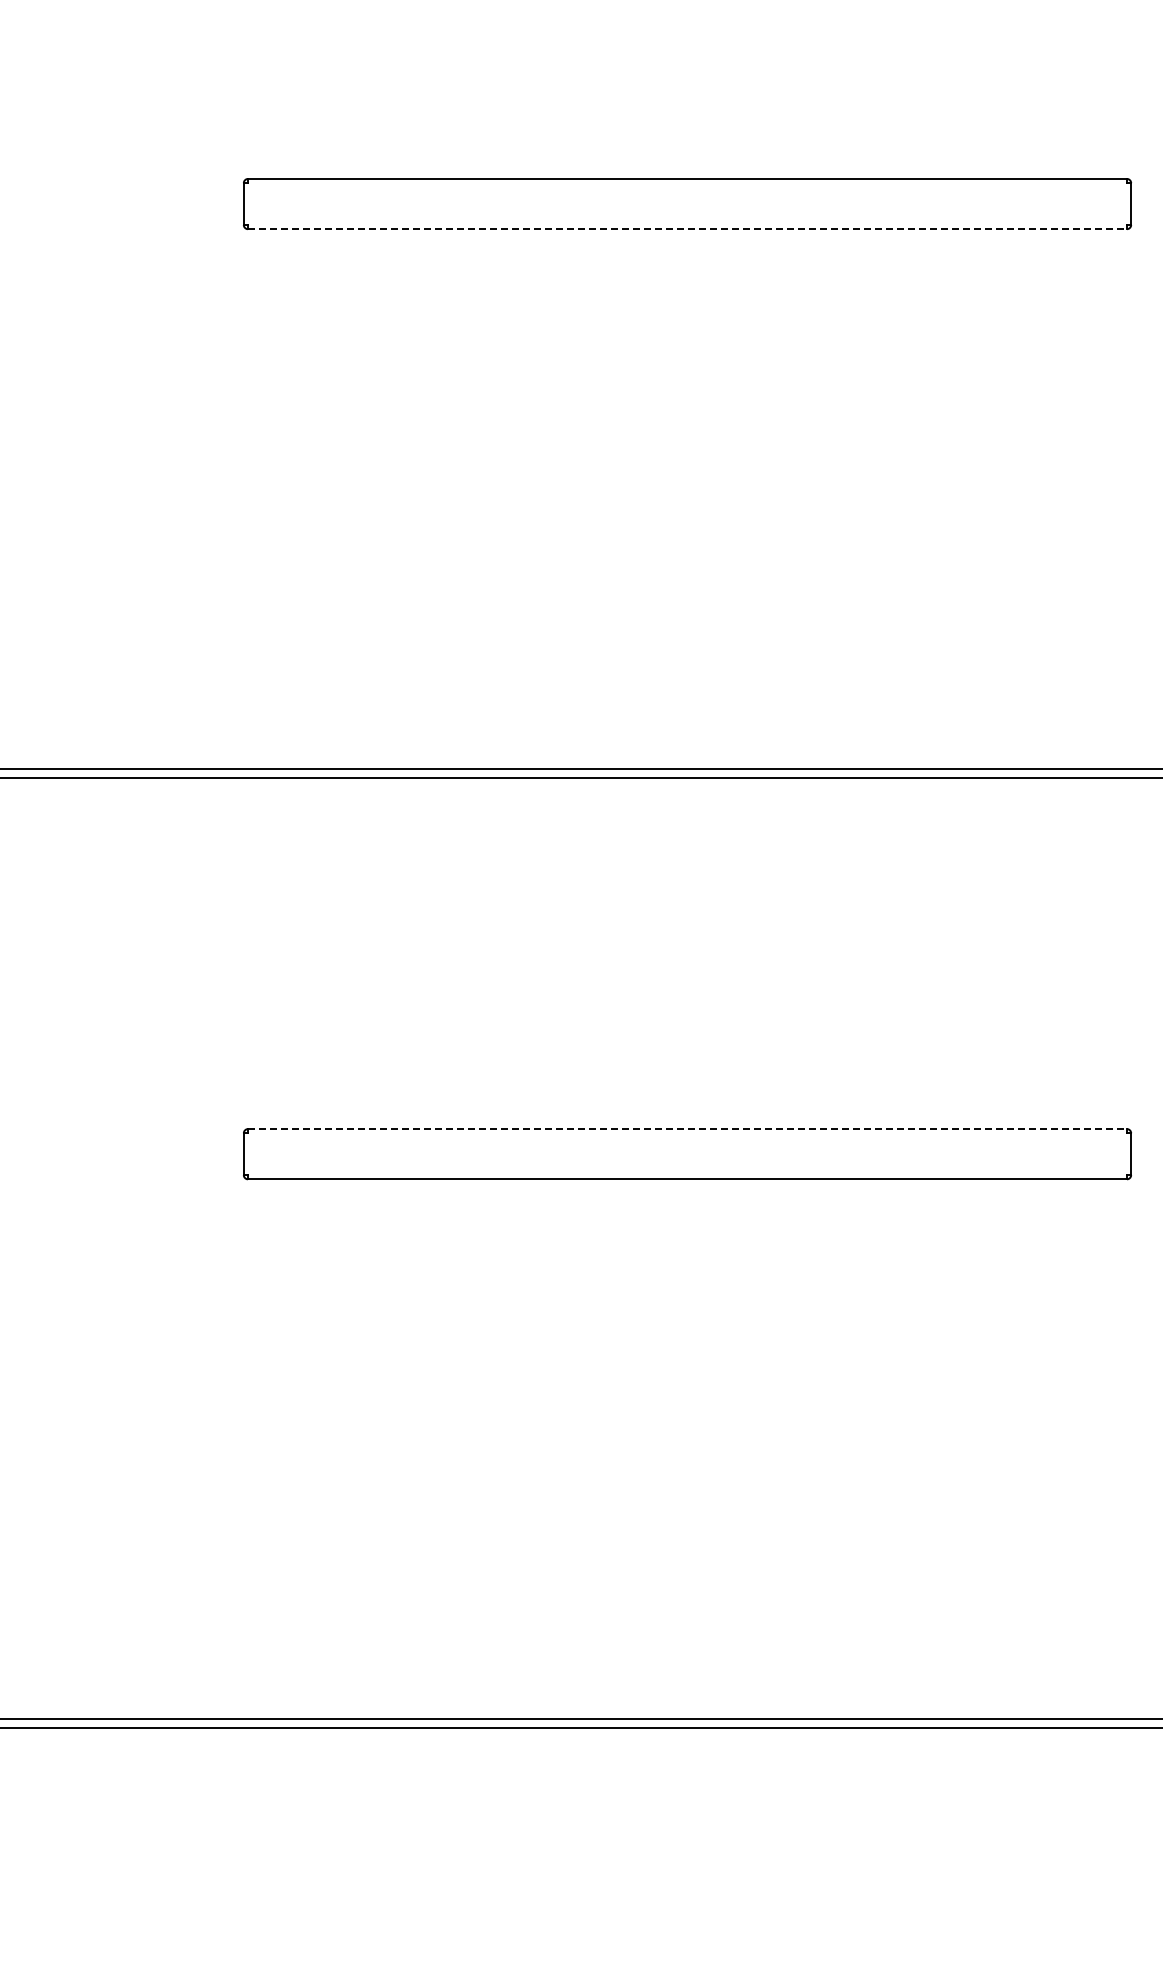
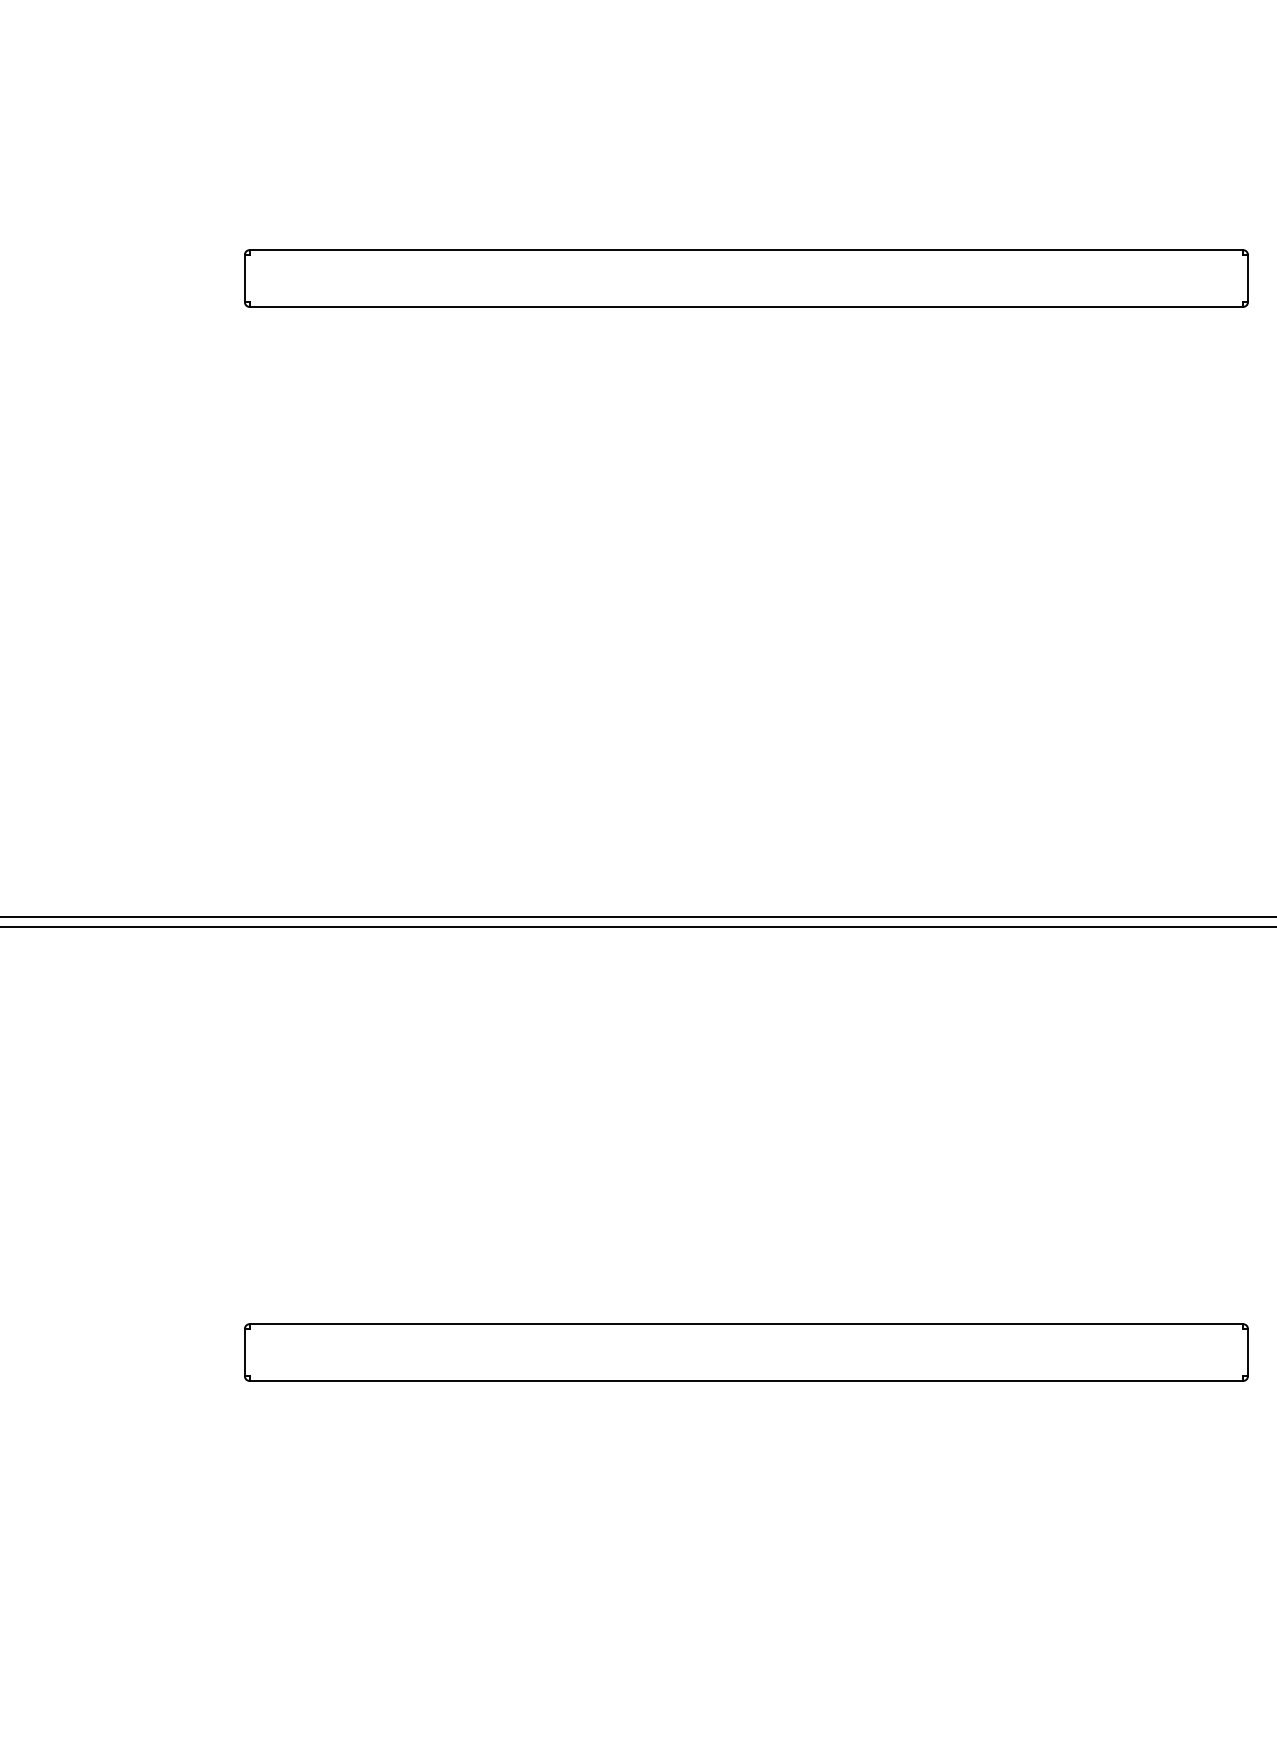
line: (688, 229) -> (747, 307), dashed -> solid
line: (688, 1129) -> (747, 1324), dashed -> solid

